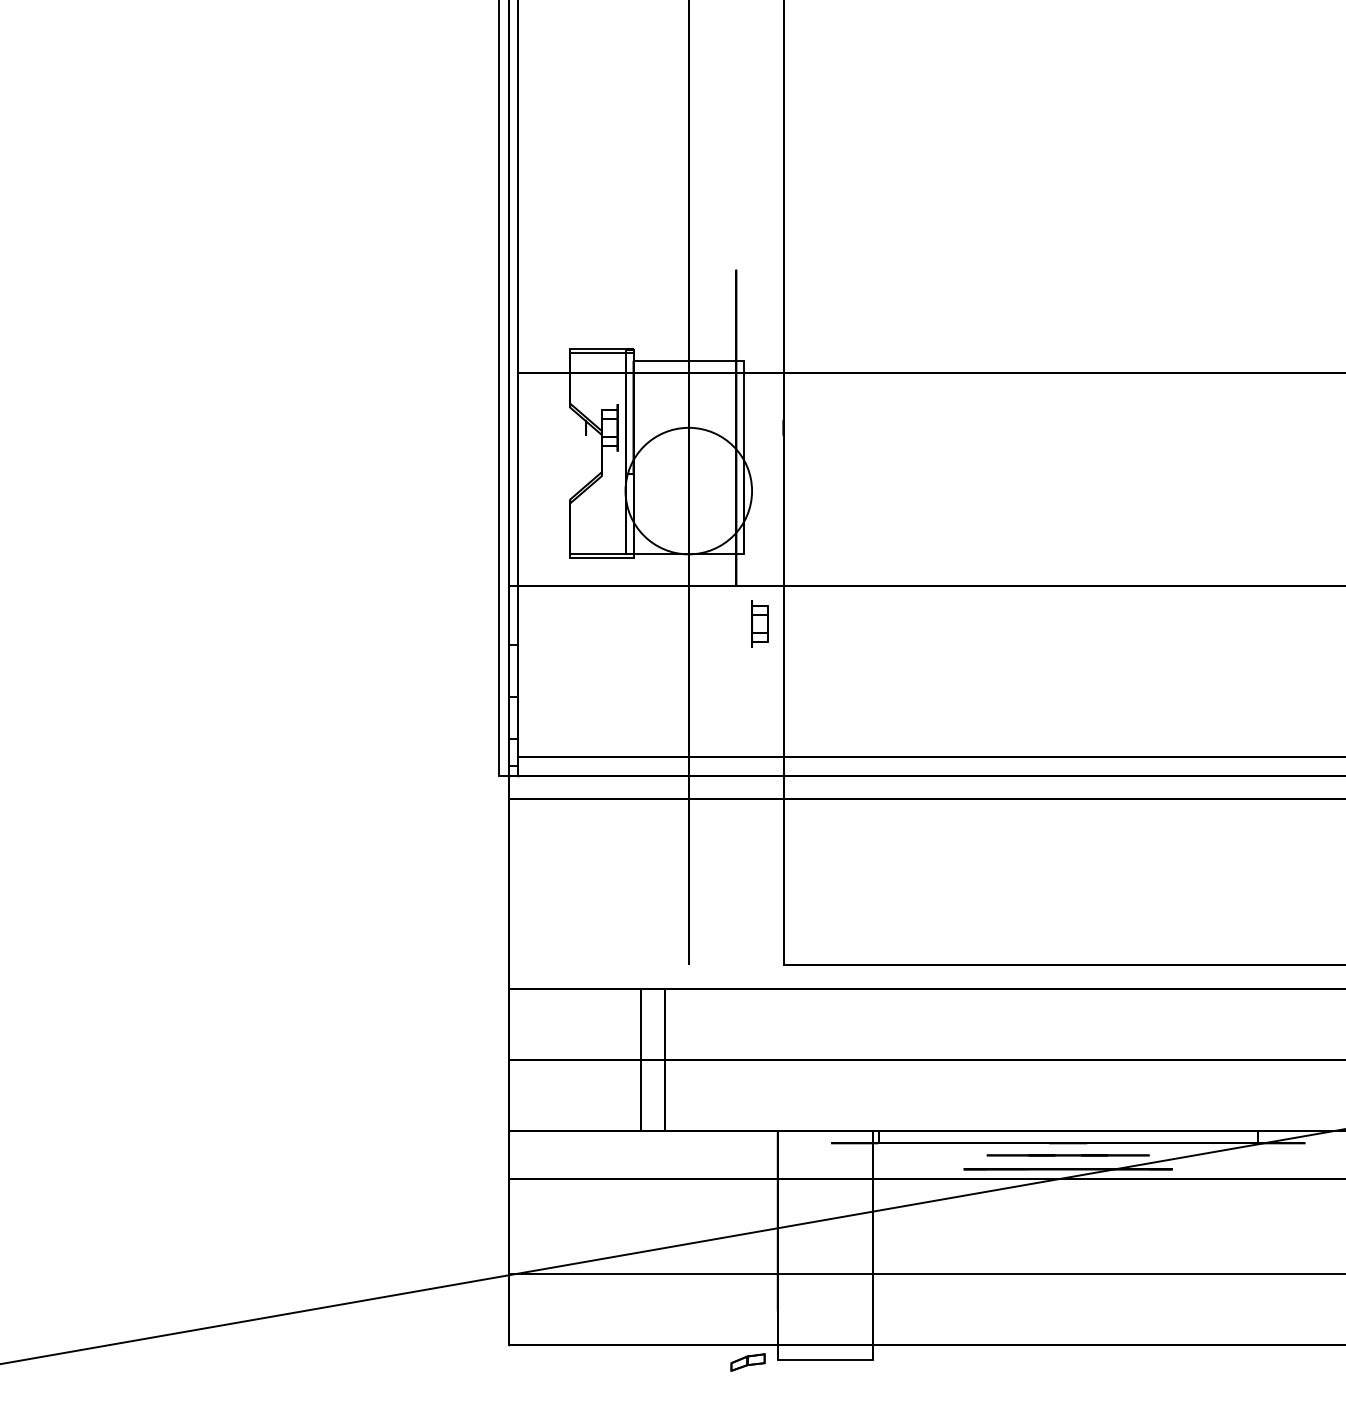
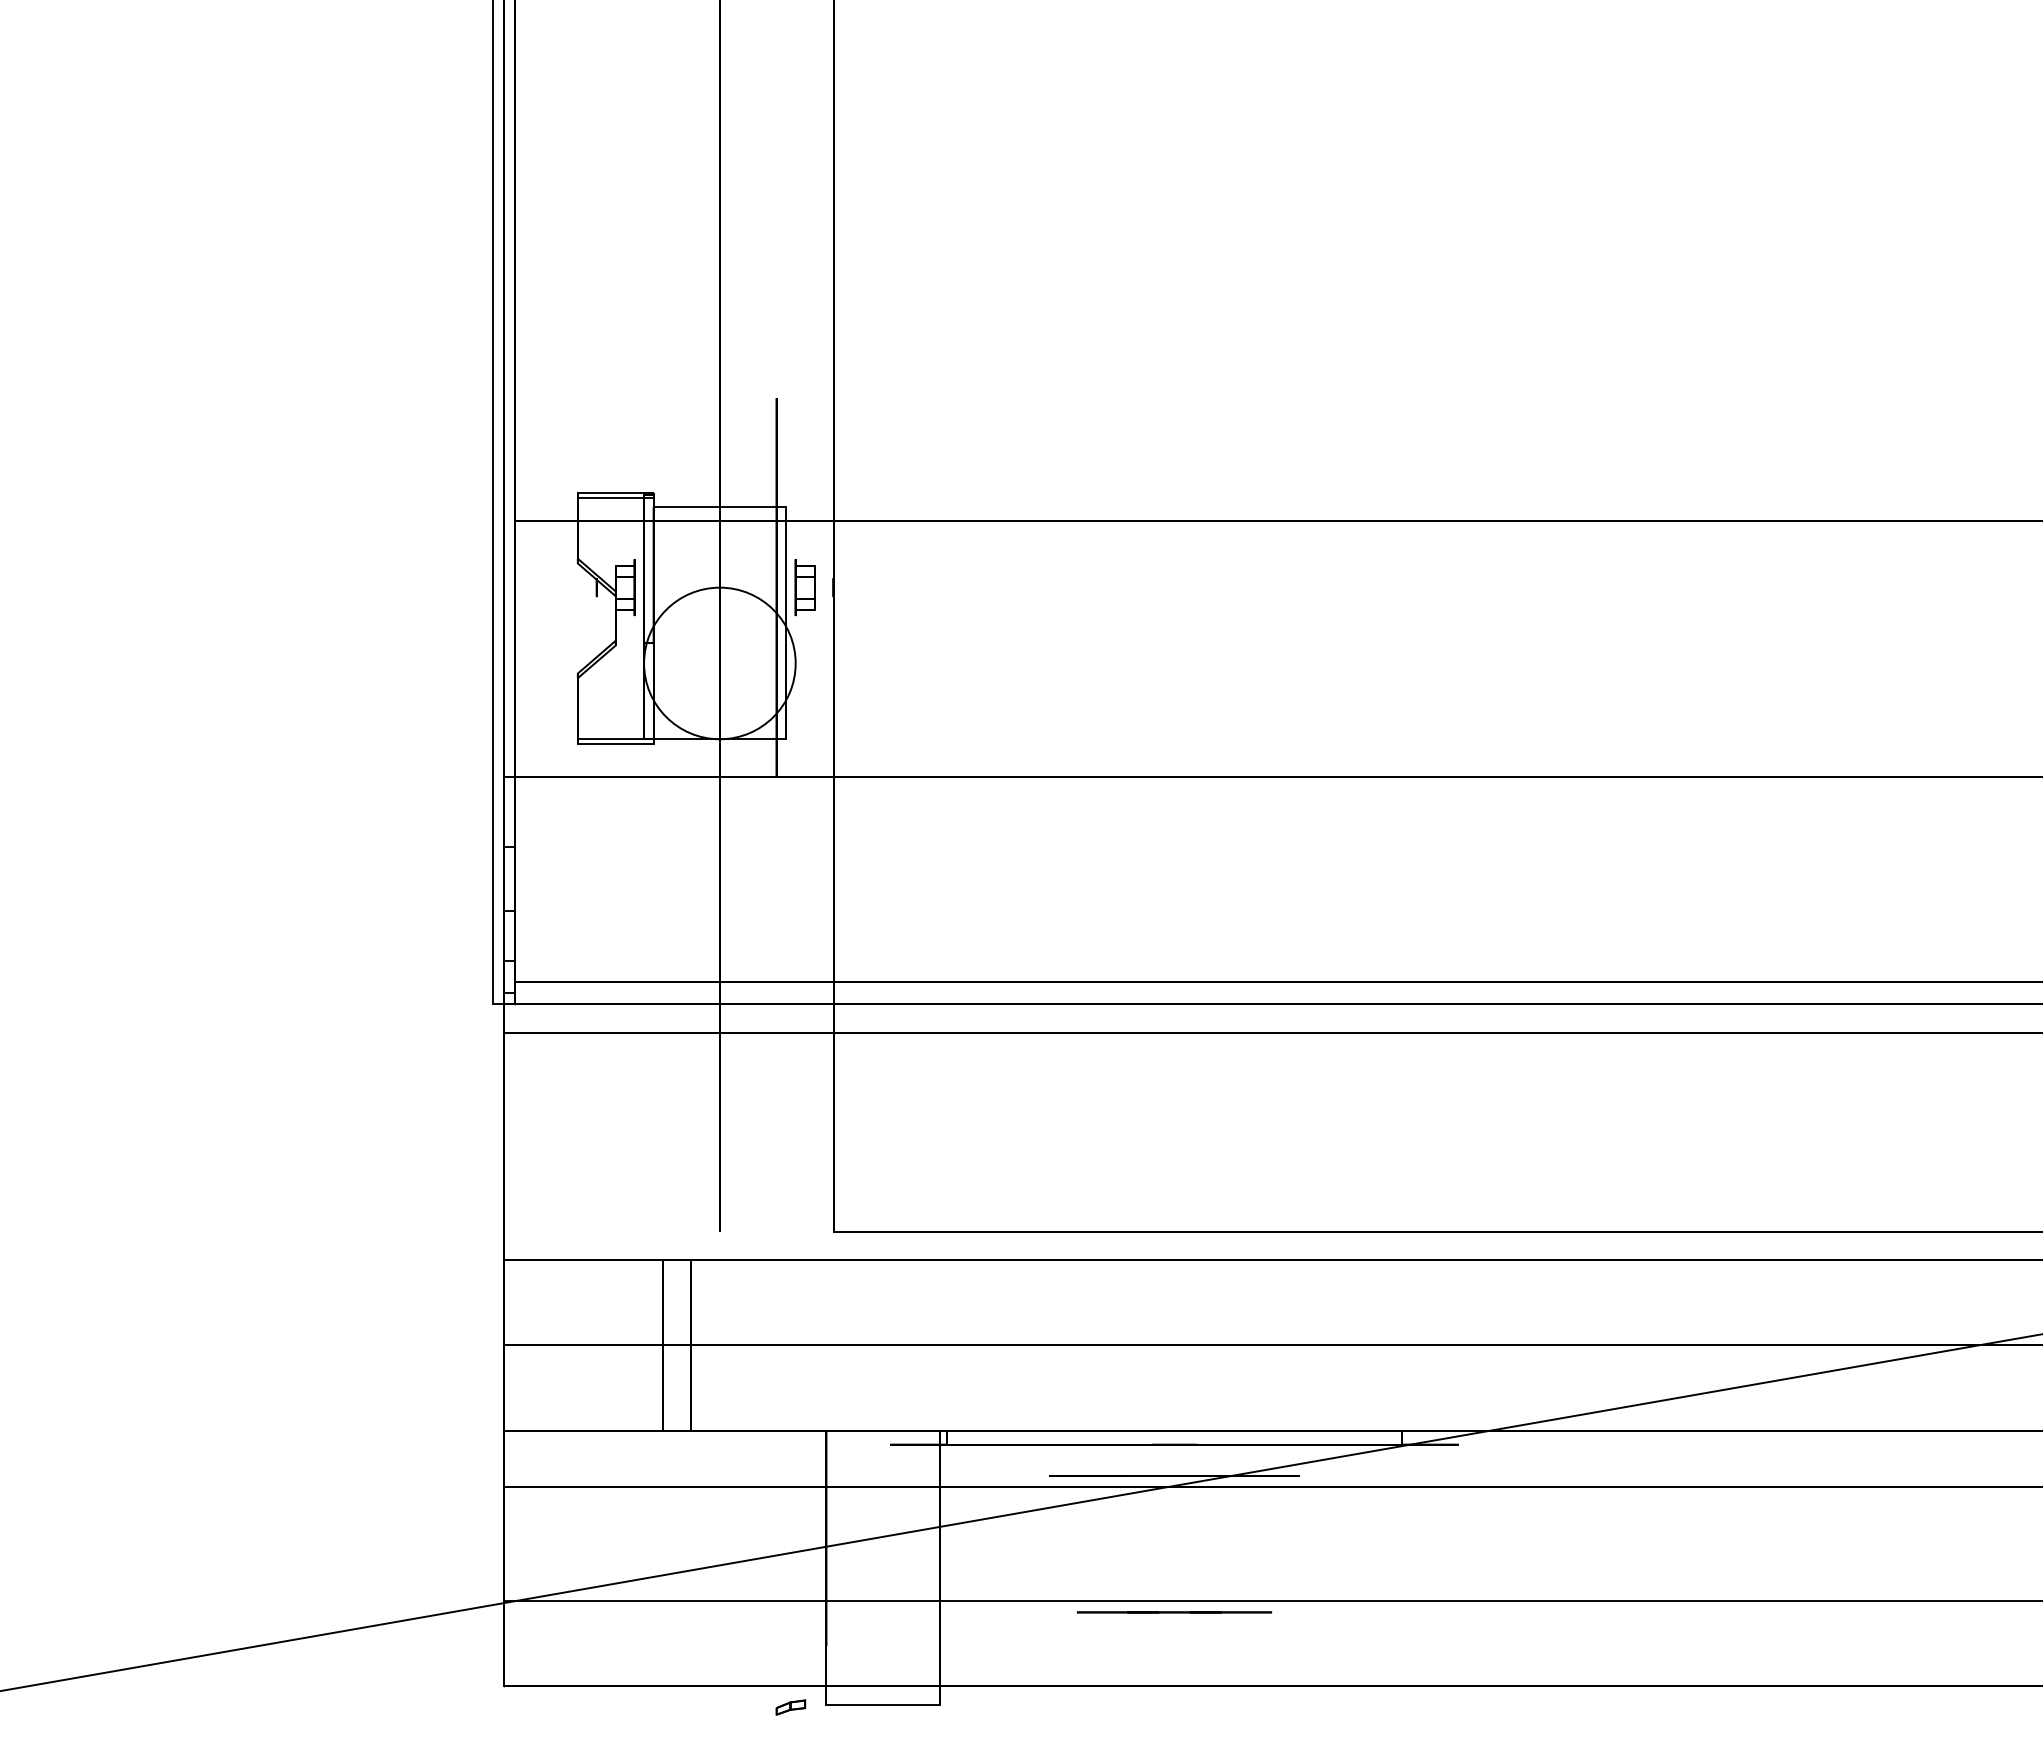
part: (759, 623) -> (804, 587), moved
line: (1068, 1155) -> (1174, 1612), moved
part: (747, 1362) -> (790, 1707), size x0.71

